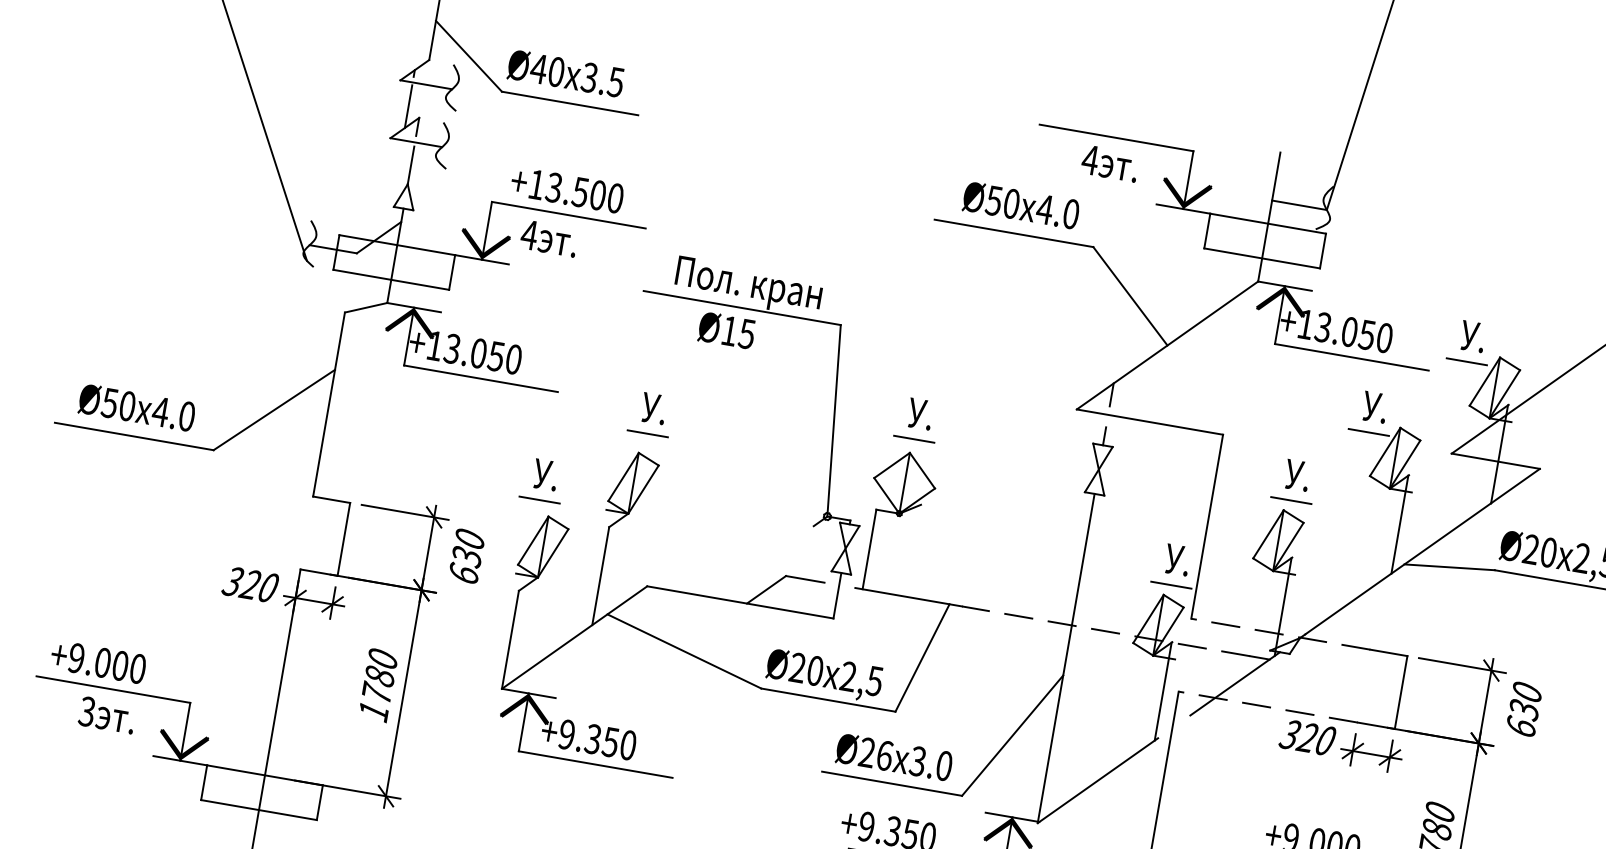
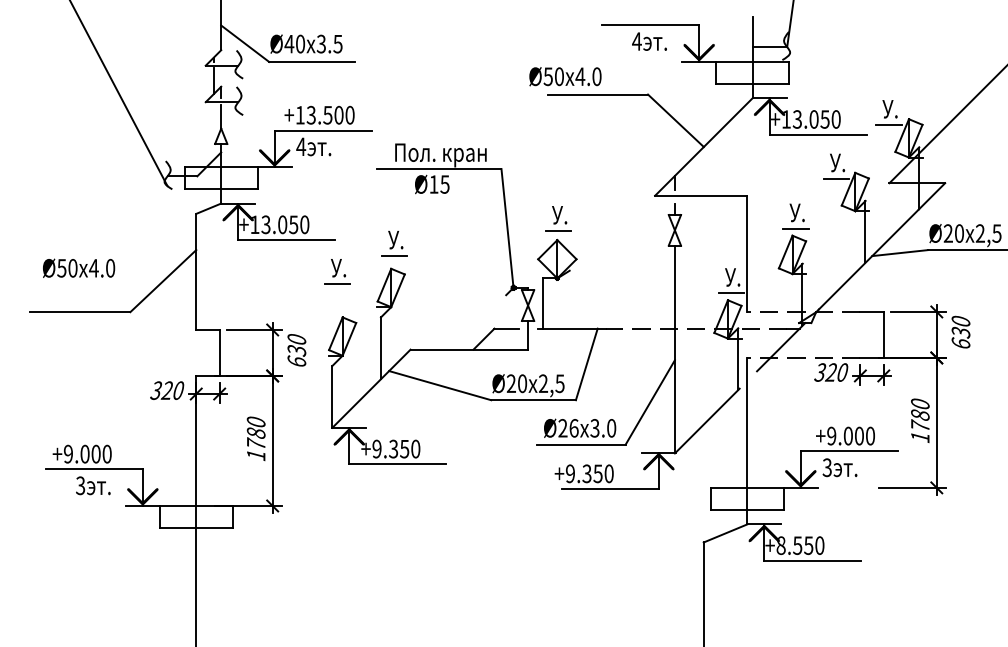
text: (1021, 205) -> (565, 76), moved
text: (138, 406) -> (79, 267), moved
part: (543, 479) -> (337, 271), moved

